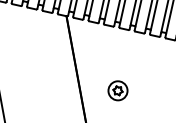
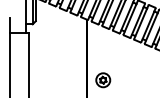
part: (118, 91) -> (103, 80), moved

